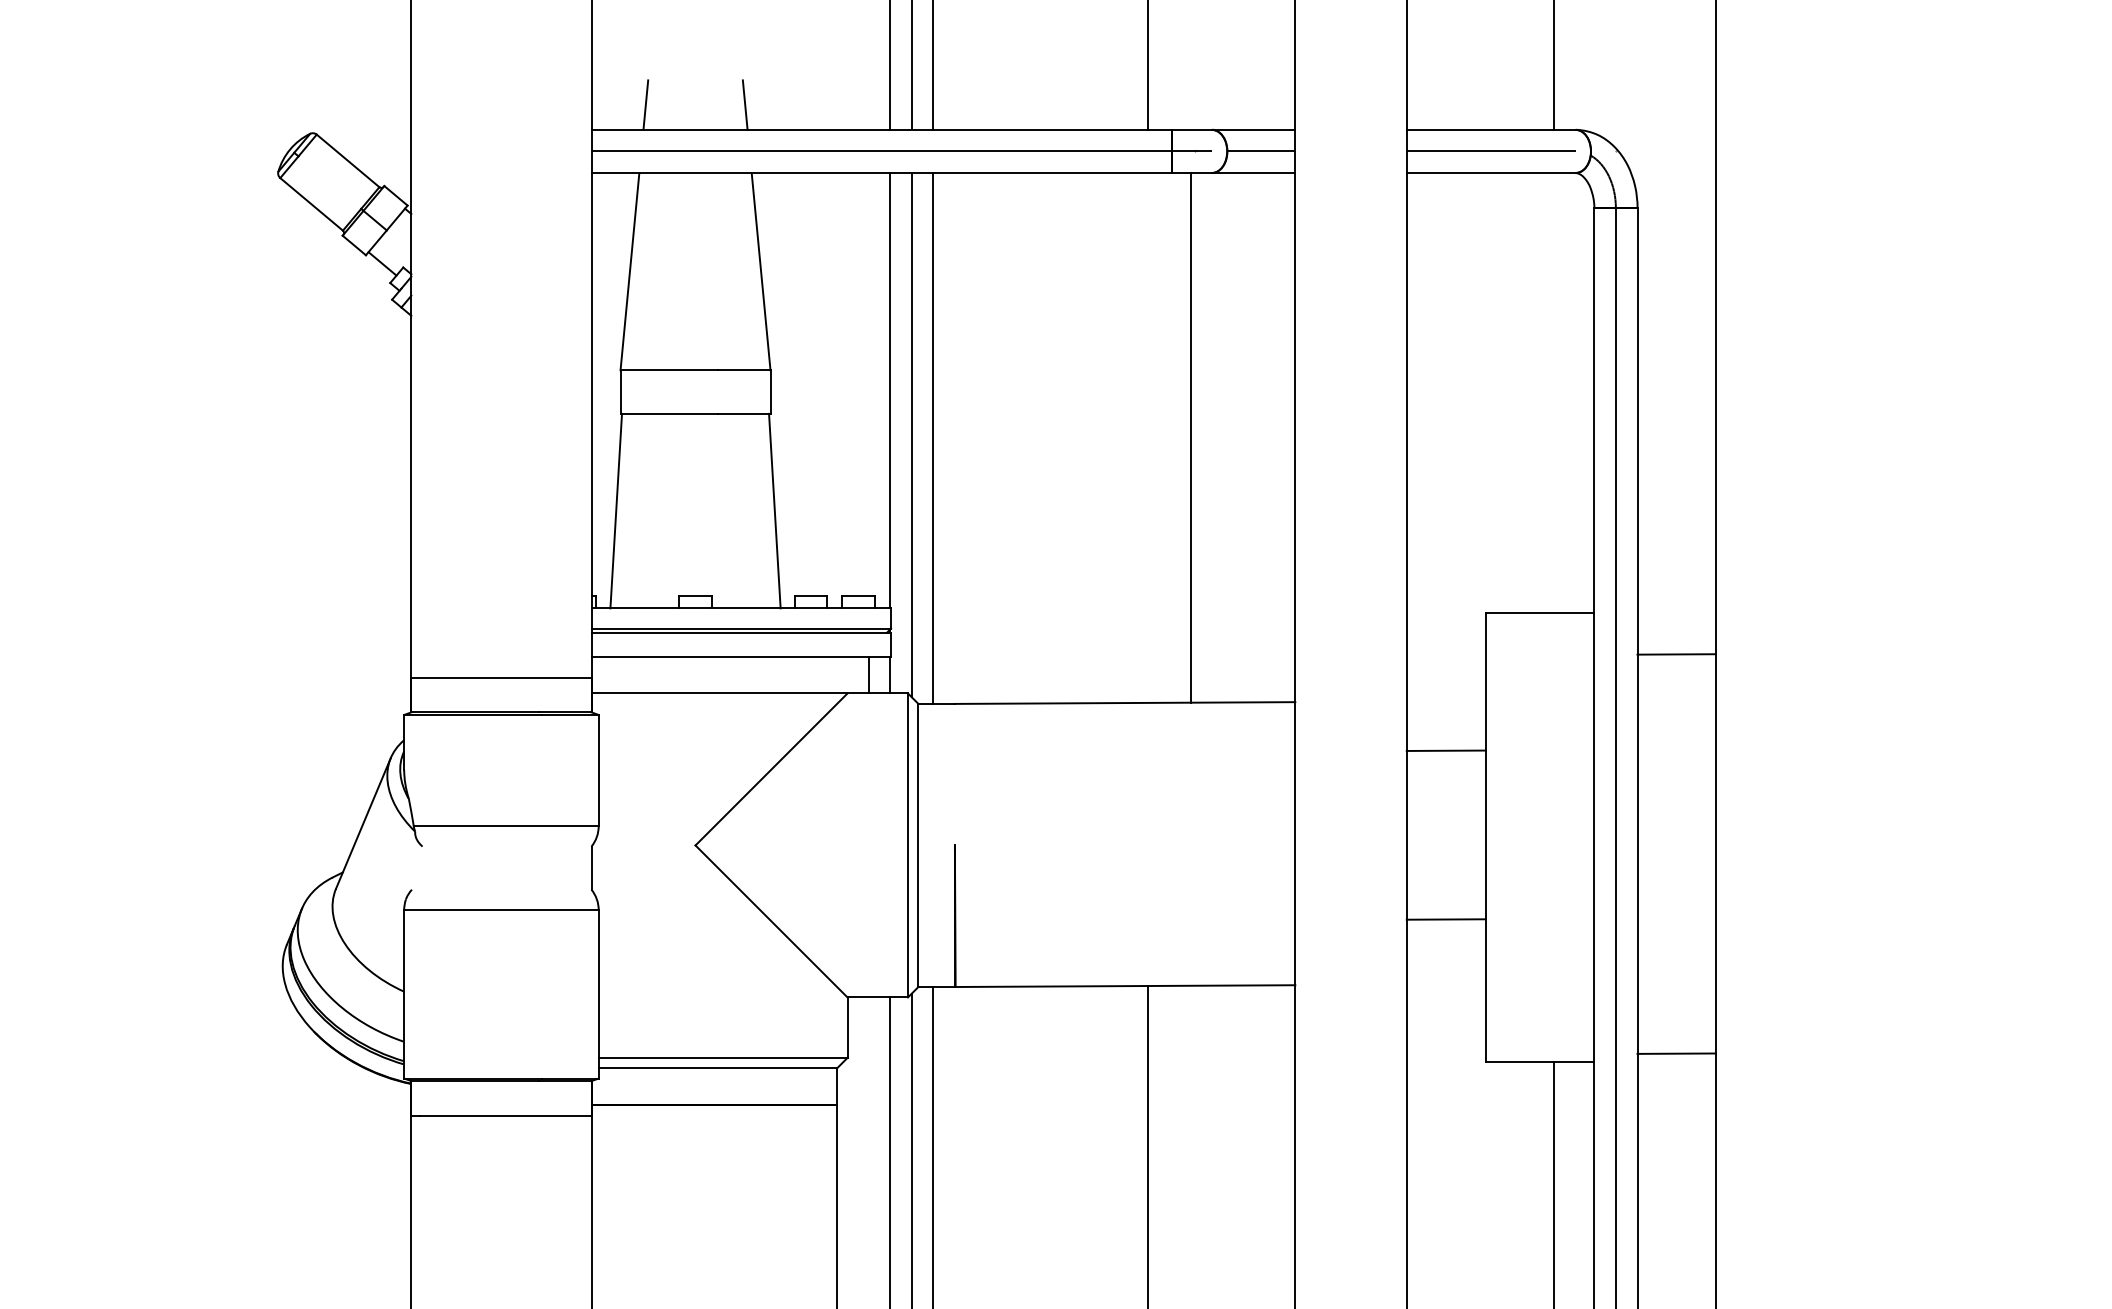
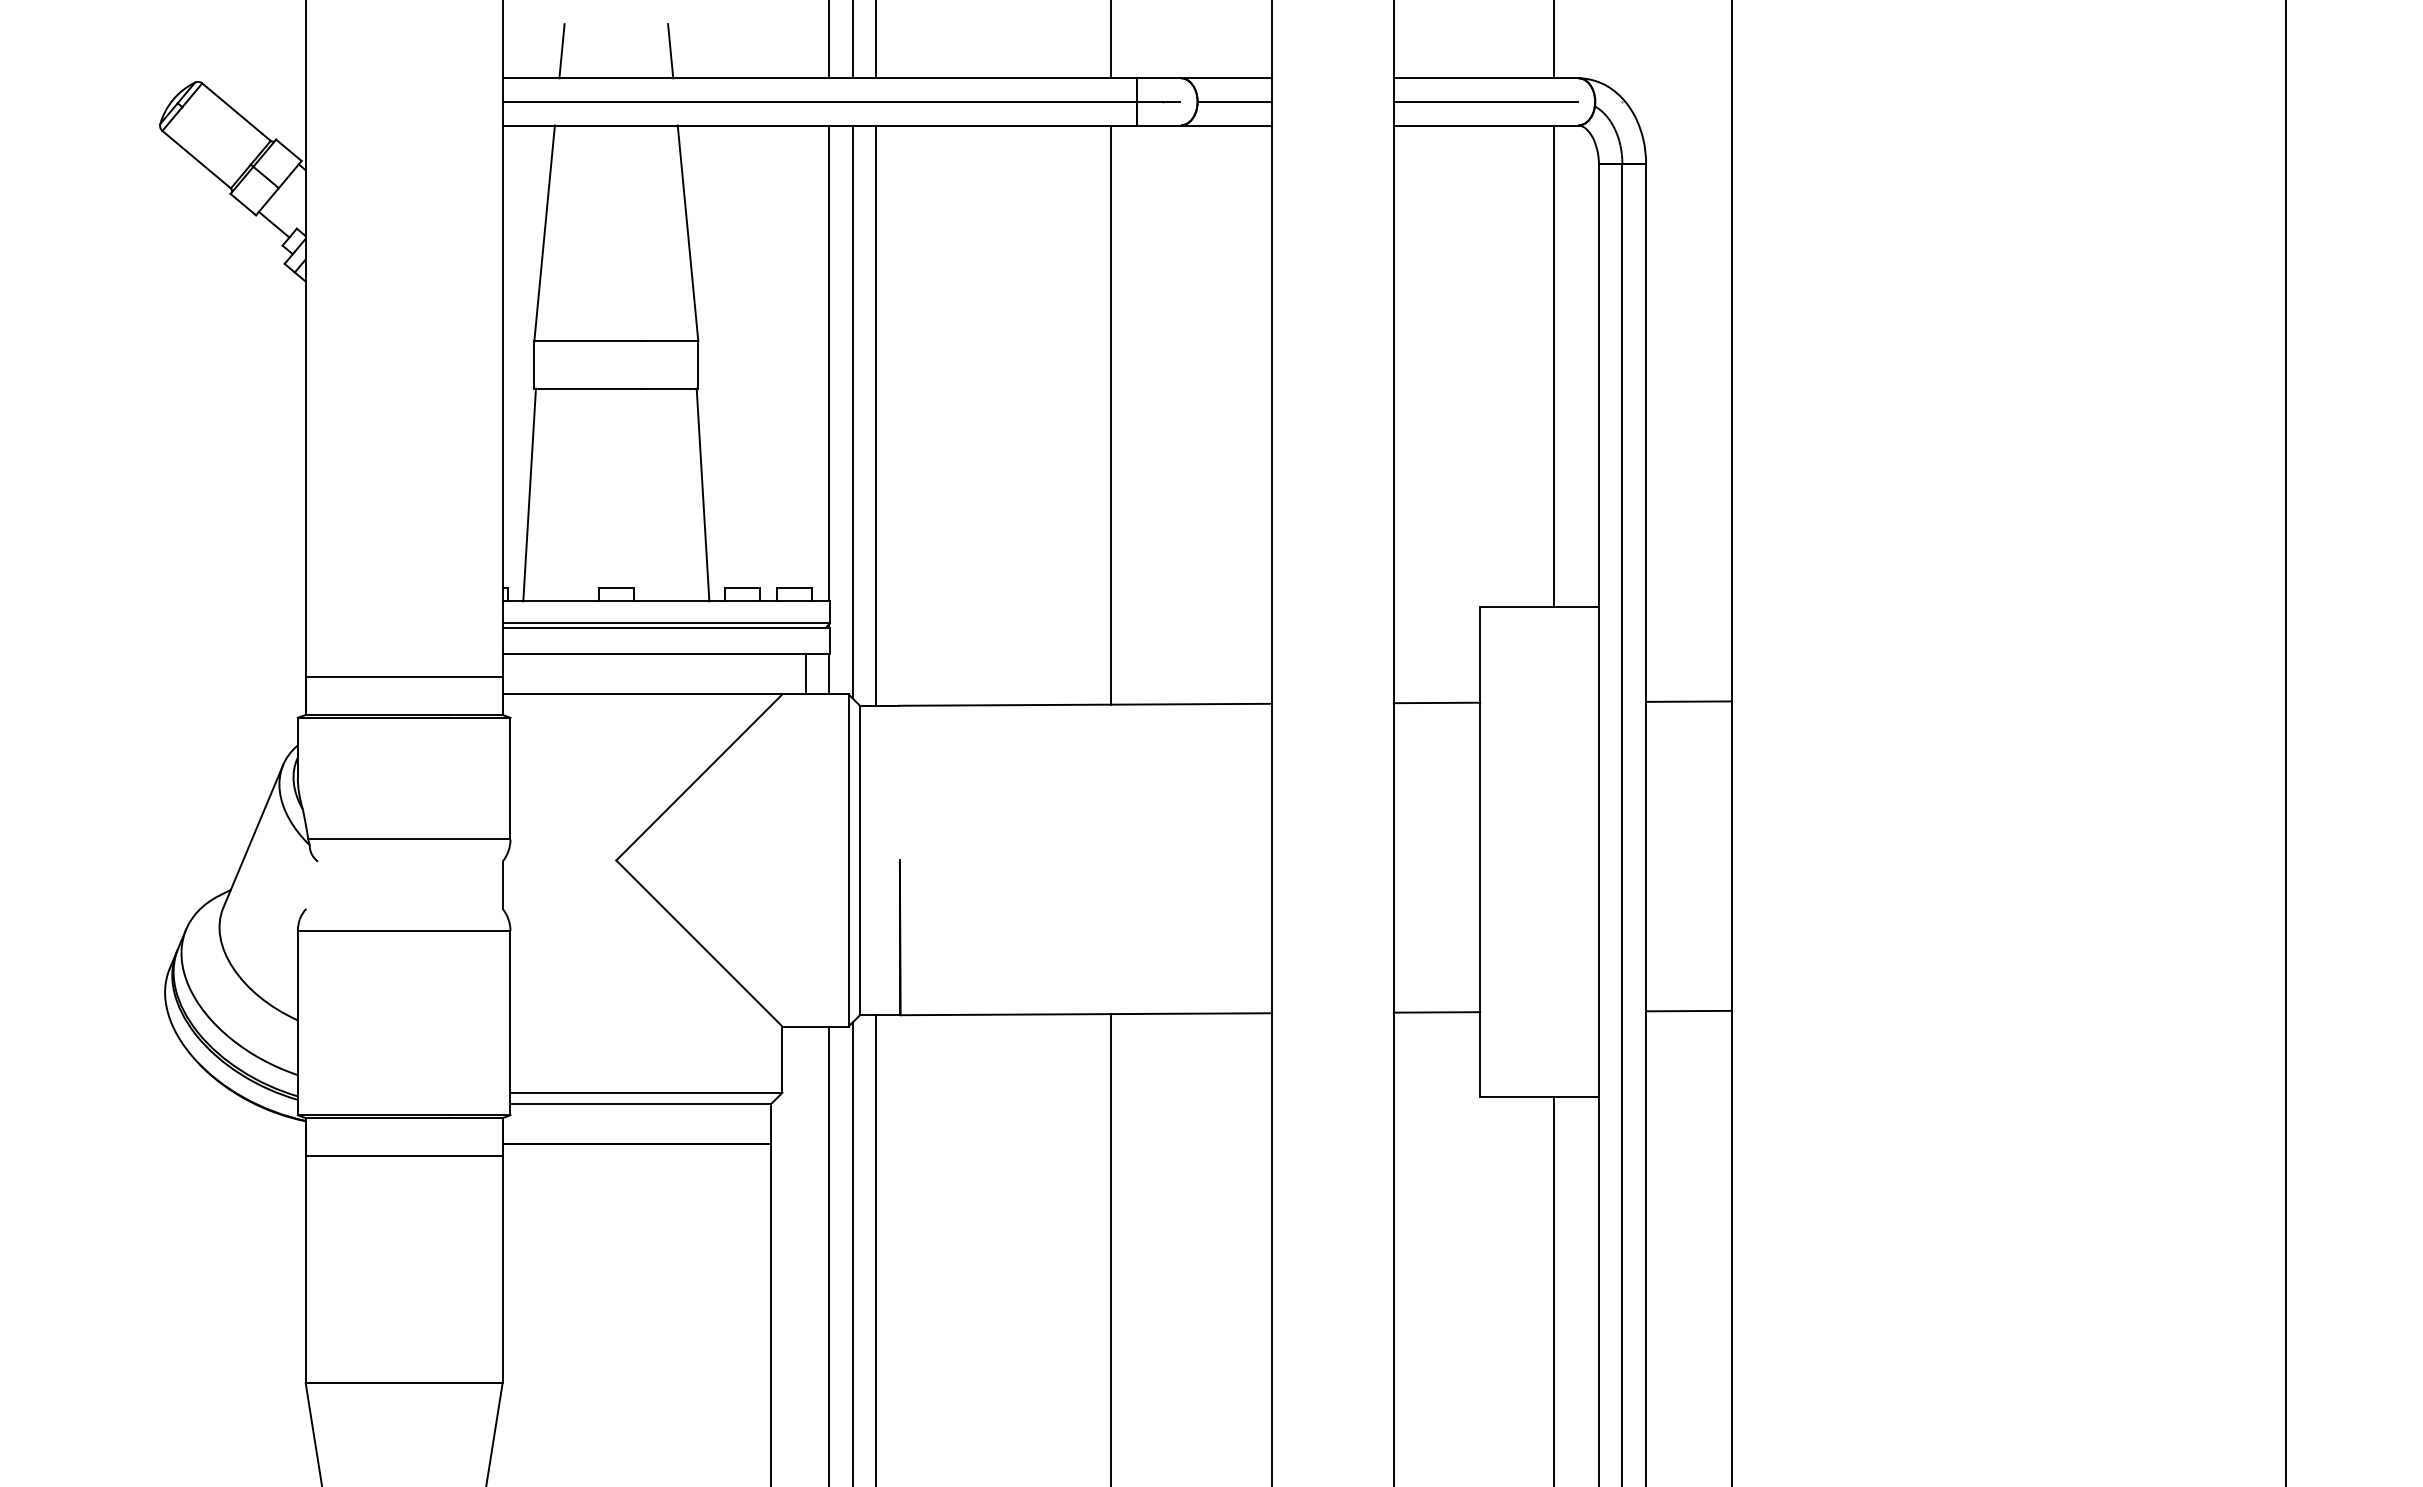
line: (1553, 392) -> (1554, 365), added
line: (1191, 437) -> (1111, 414), moved
line: (1676, 654) -> (1688, 701), moved
line: (1445, 750) -> (1436, 702), moved
line: (1445, 919) -> (1436, 1012), moved
line: (1676, 1053) -> (1688, 1010), moved

